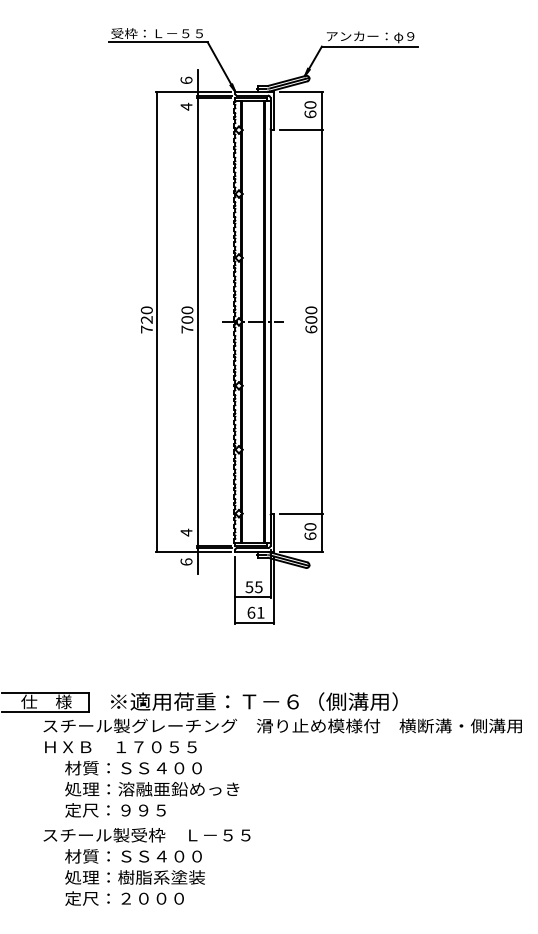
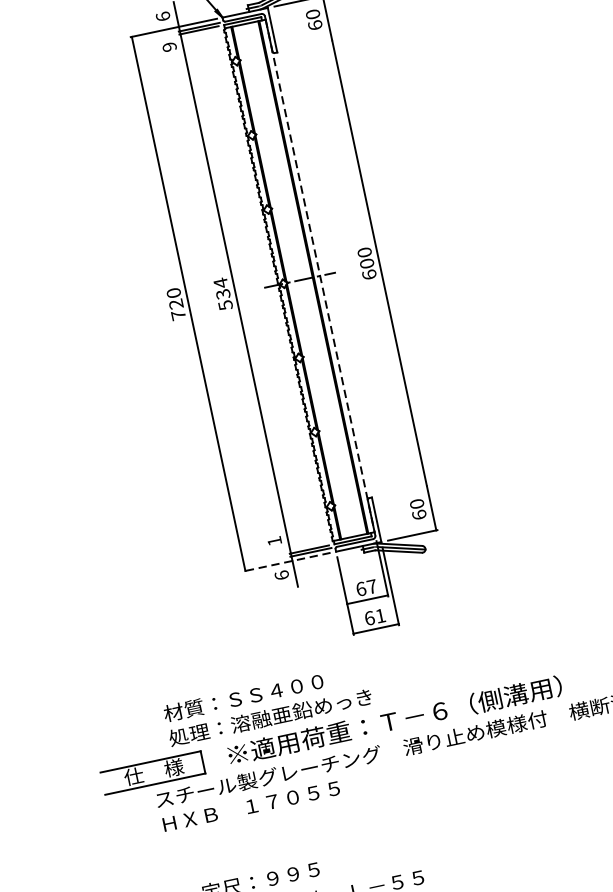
text: (186, 106) -> (169, 46), 4 -> 9
line: (301, 130) -> (308, 46), removed
text: (187, 319) -> (223, 293), 700 -> 534
line: (270, 321) -> (320, 275), solid -> dashed
line: (301, 513) -> (403, 490), removed
text: (186, 532) -> (274, 541), 4 -> 1
line: (192, 552) -> (286, 562), solid -> dashed
text: (253, 587) -> (365, 588), 55 -> 67
text: (152, 778) -> (268, 704), moved

